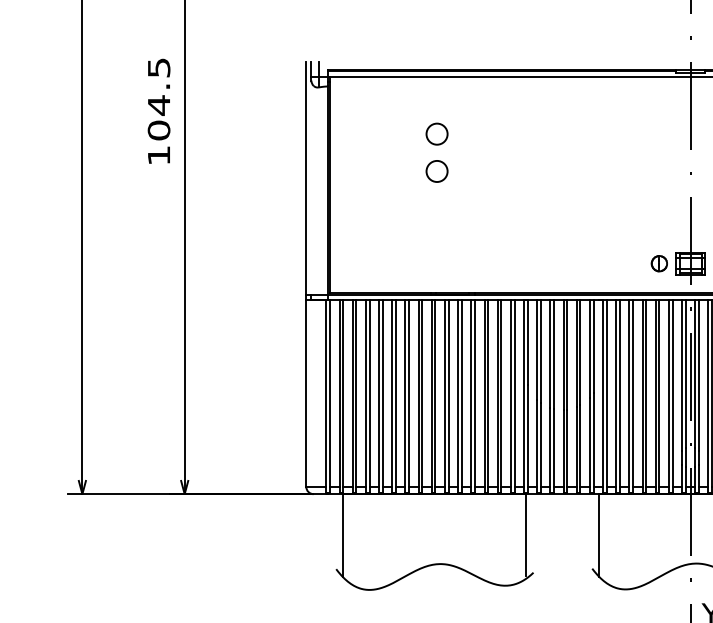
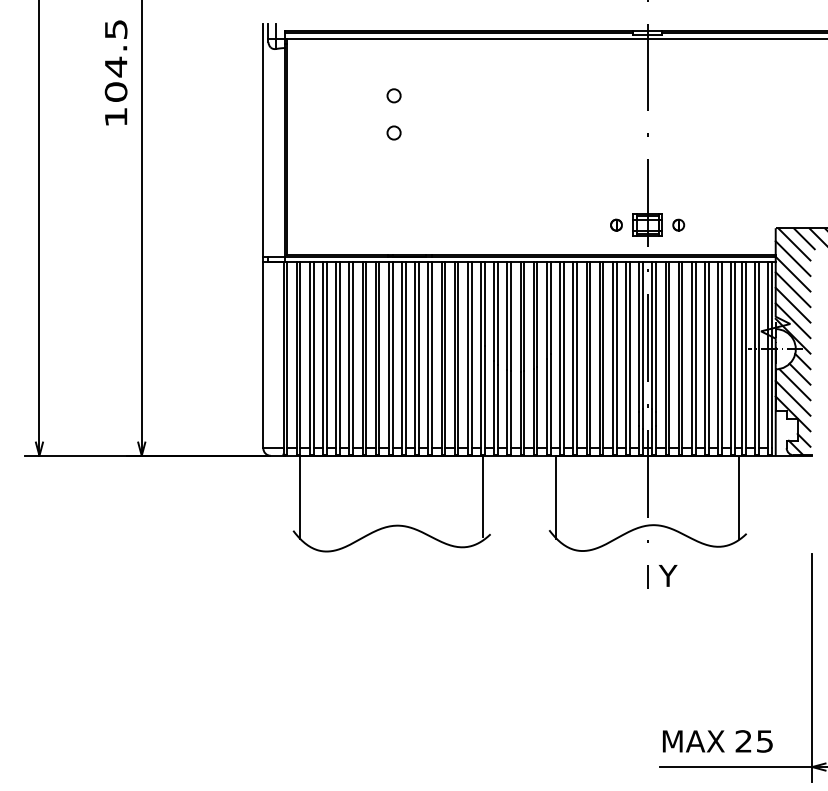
circle: (436, 133) -> (393, 95), size x0.62
circle: (436, 170) -> (393, 132), size x0.62
part: (659, 262) -> (616, 224), size x0.71

